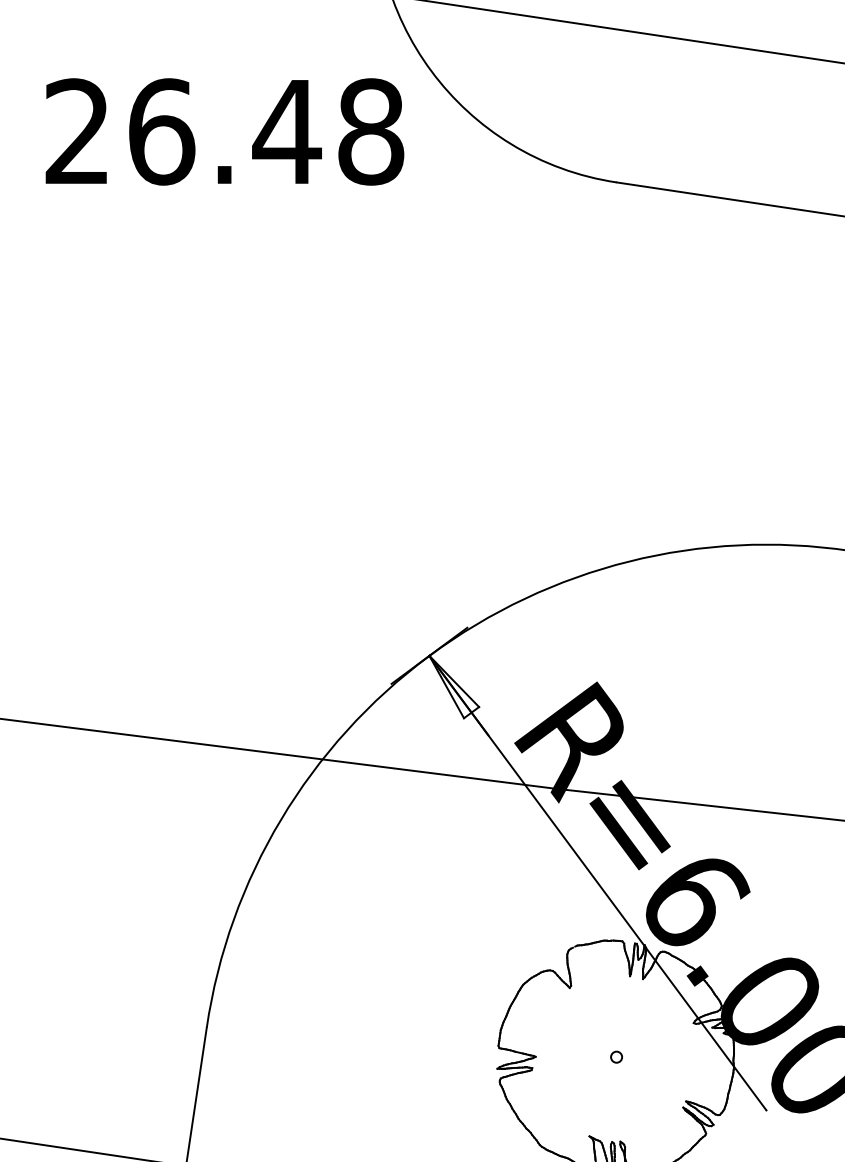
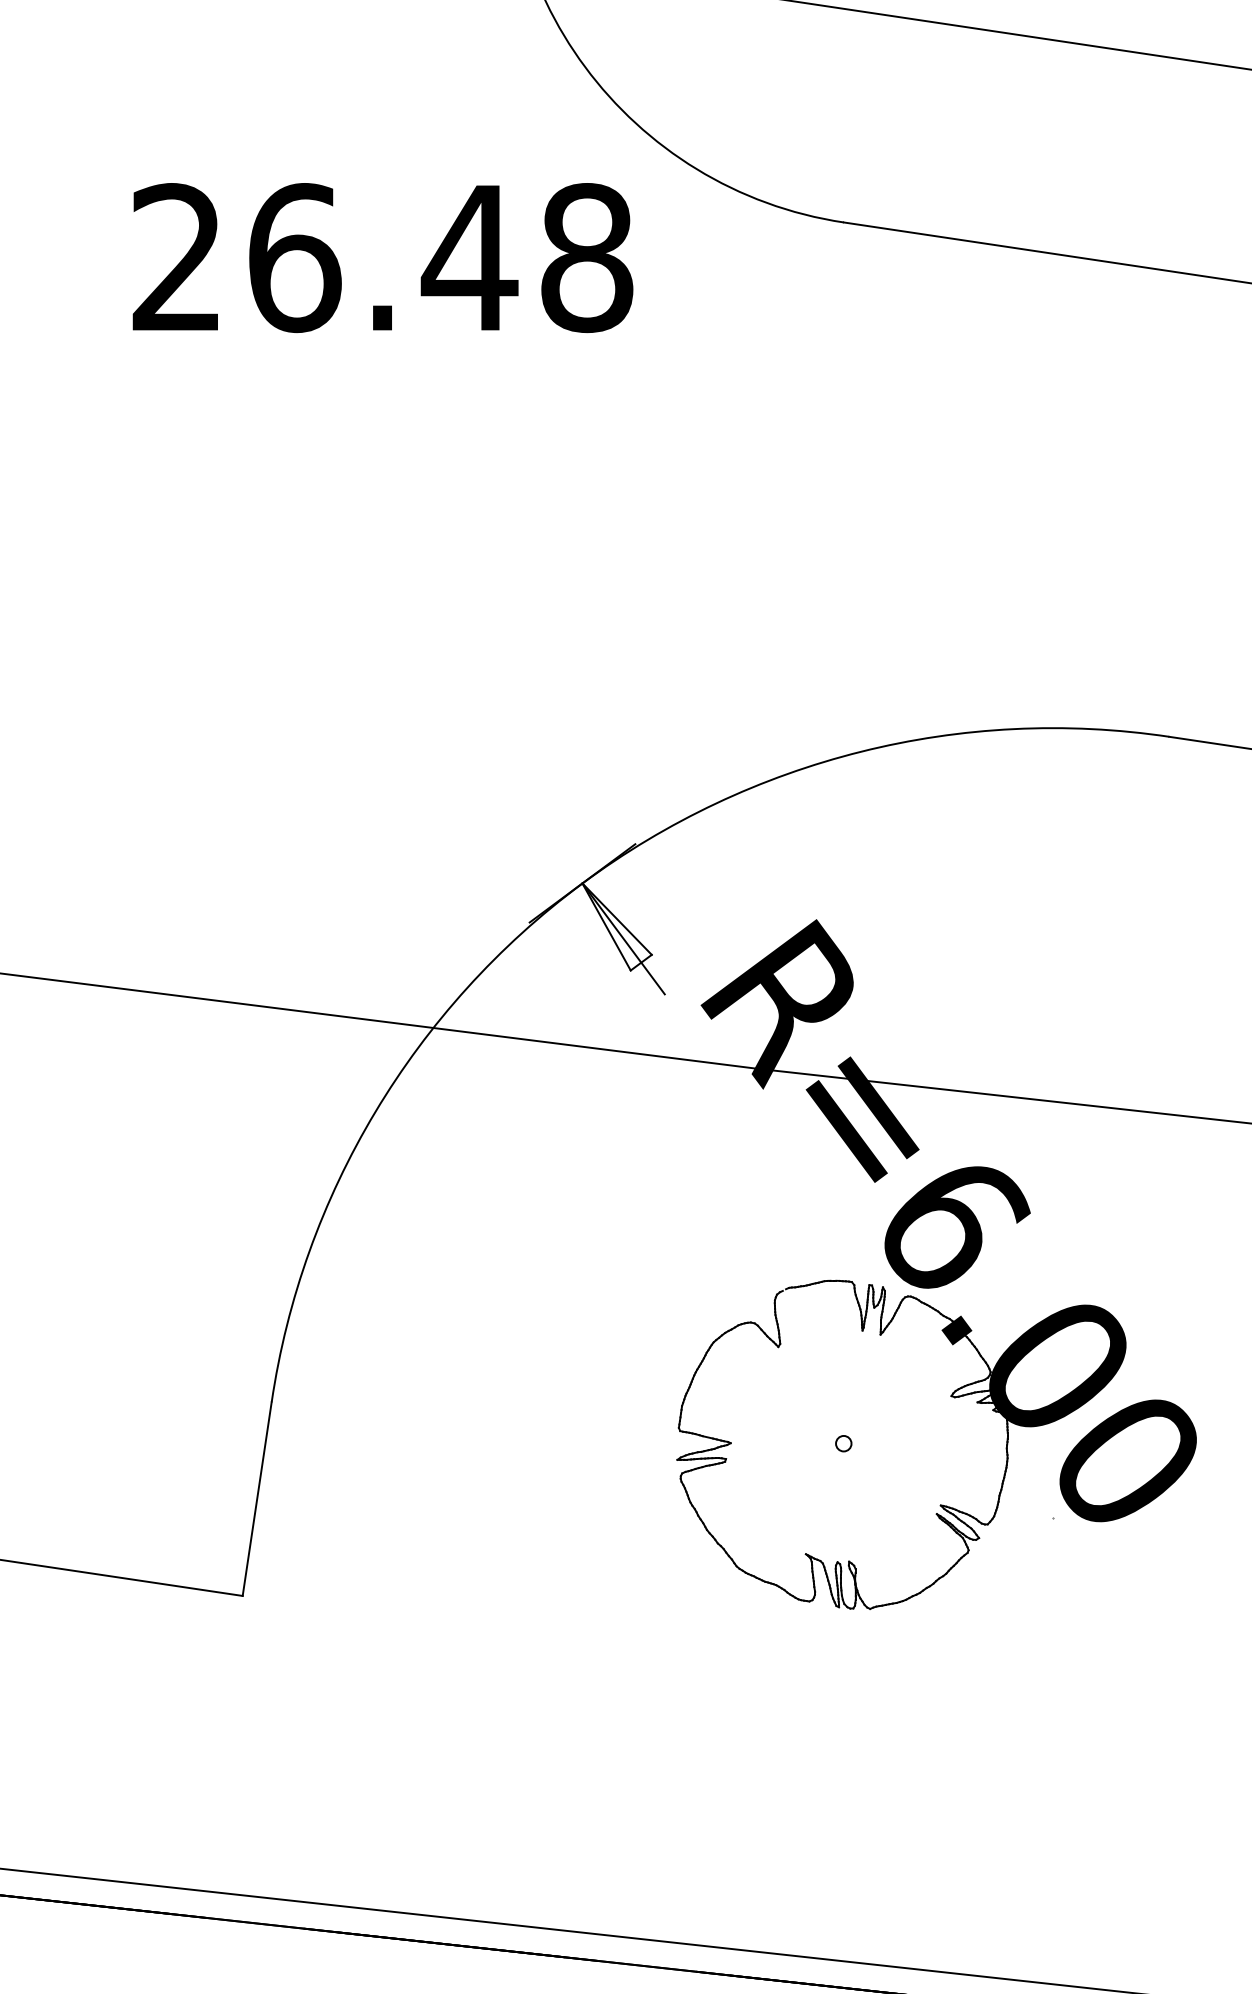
text: (224, 131) -> (382, 257), moved
line: (597, 882) -> (817, 1200), removed

